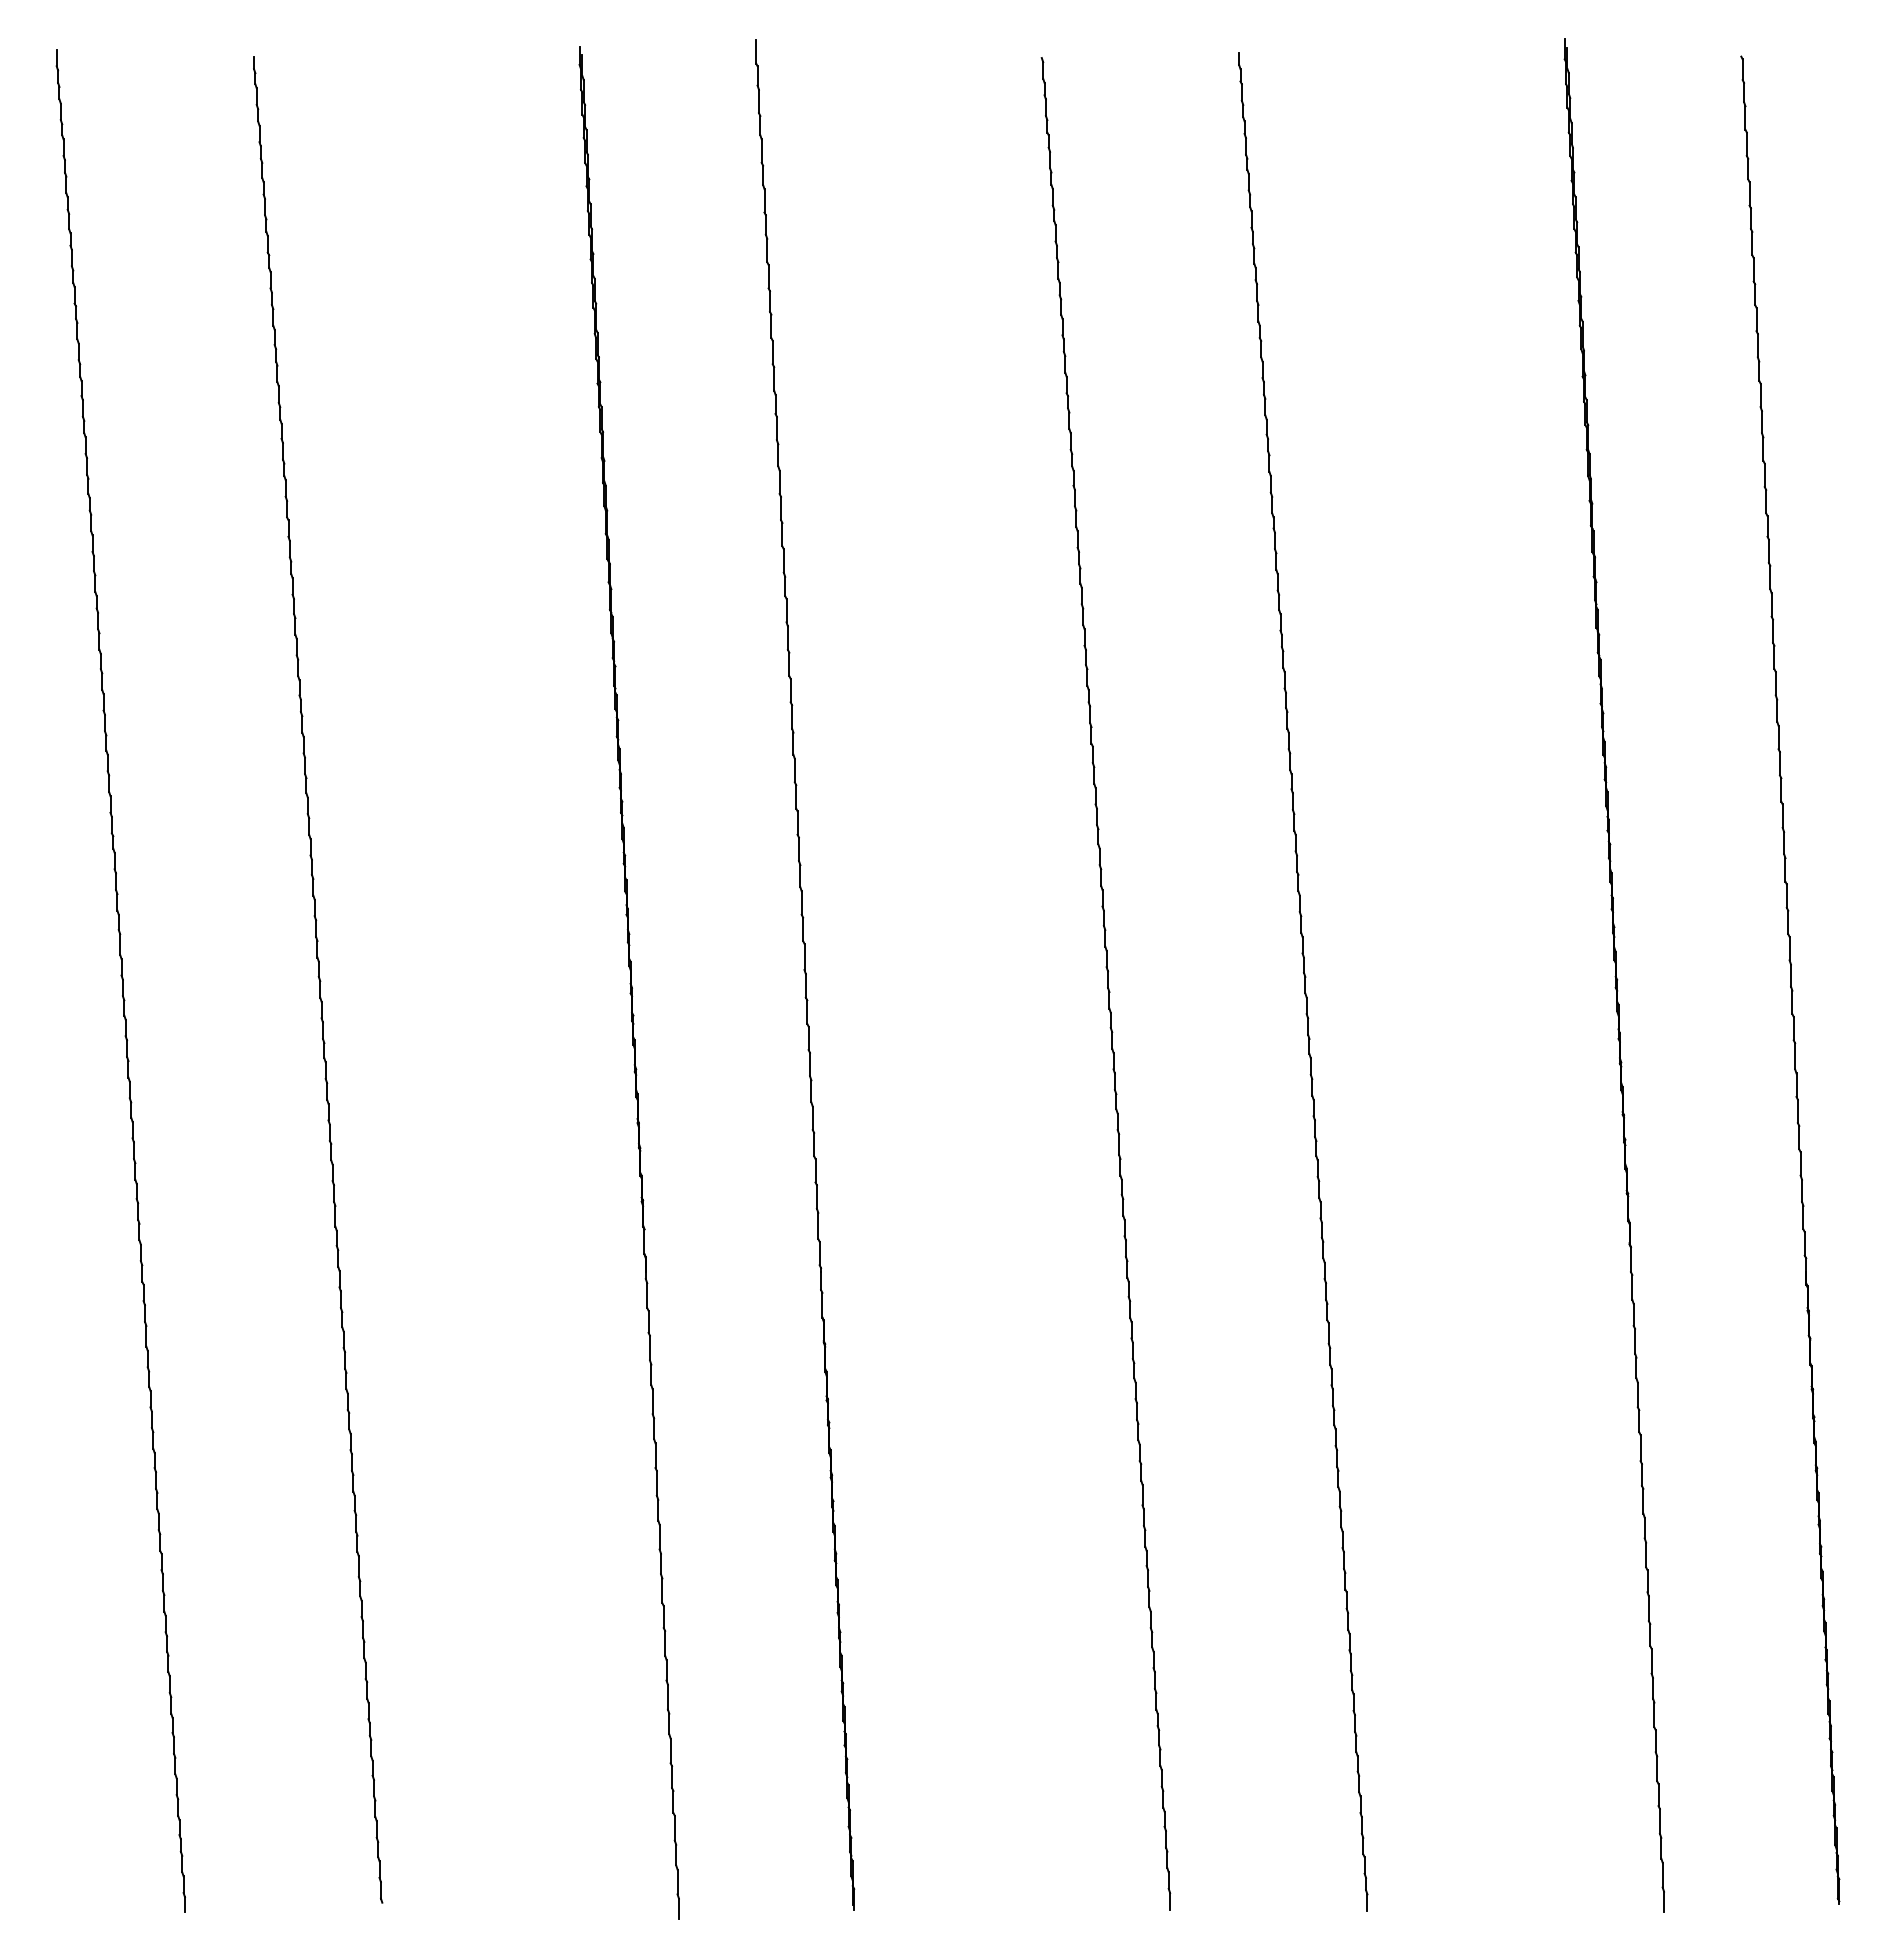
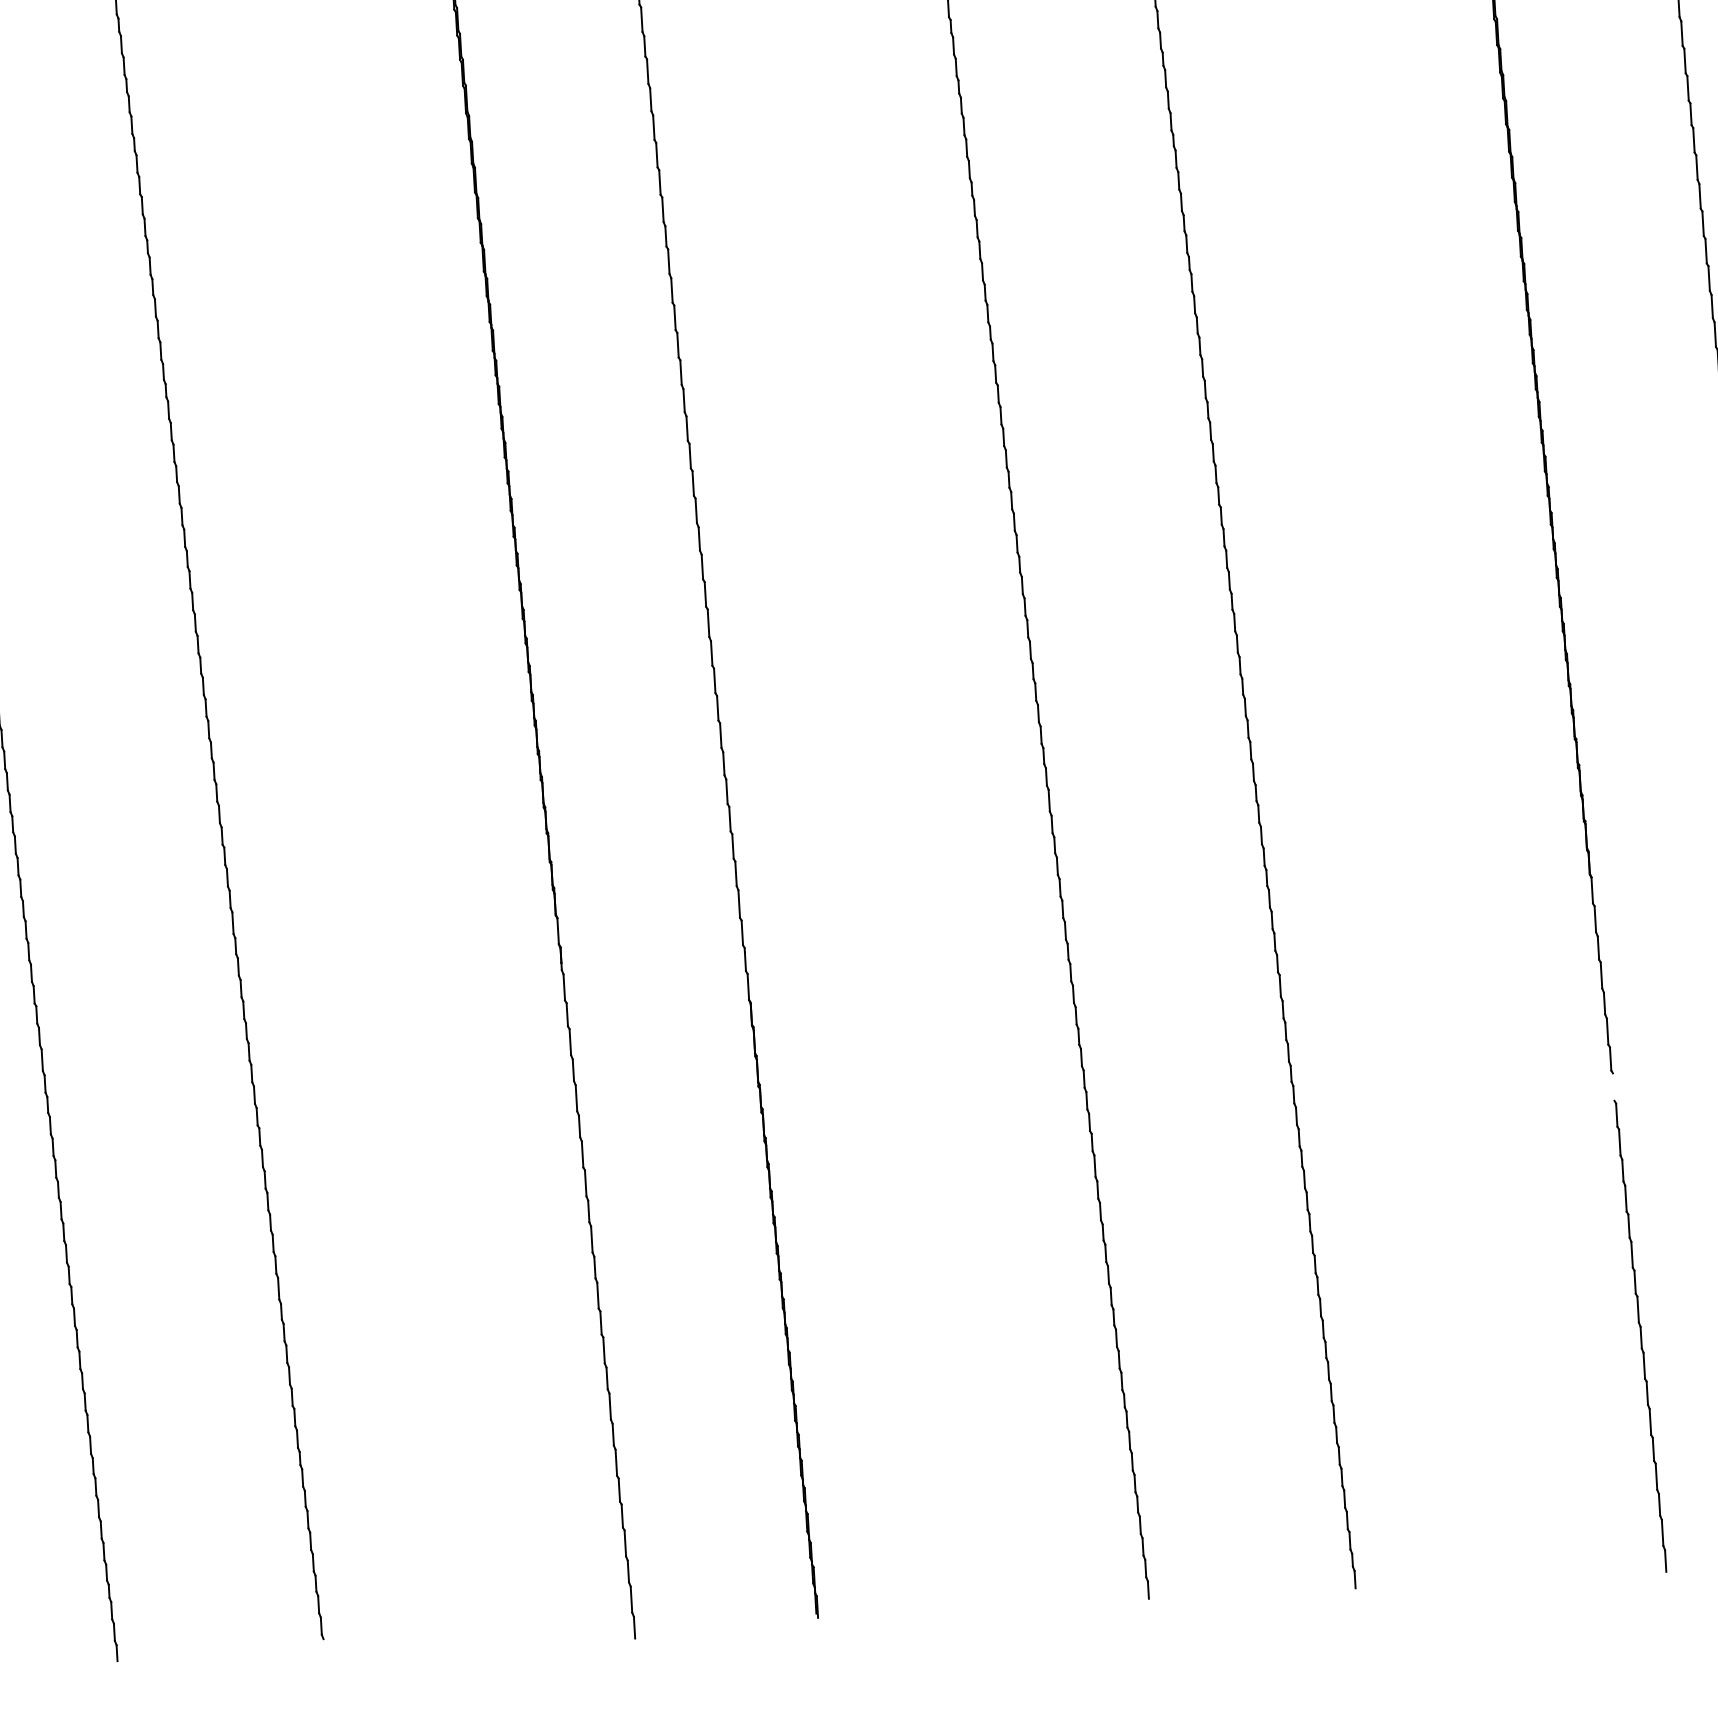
line: (1640, 1447) -> (1613, 1086), removed

